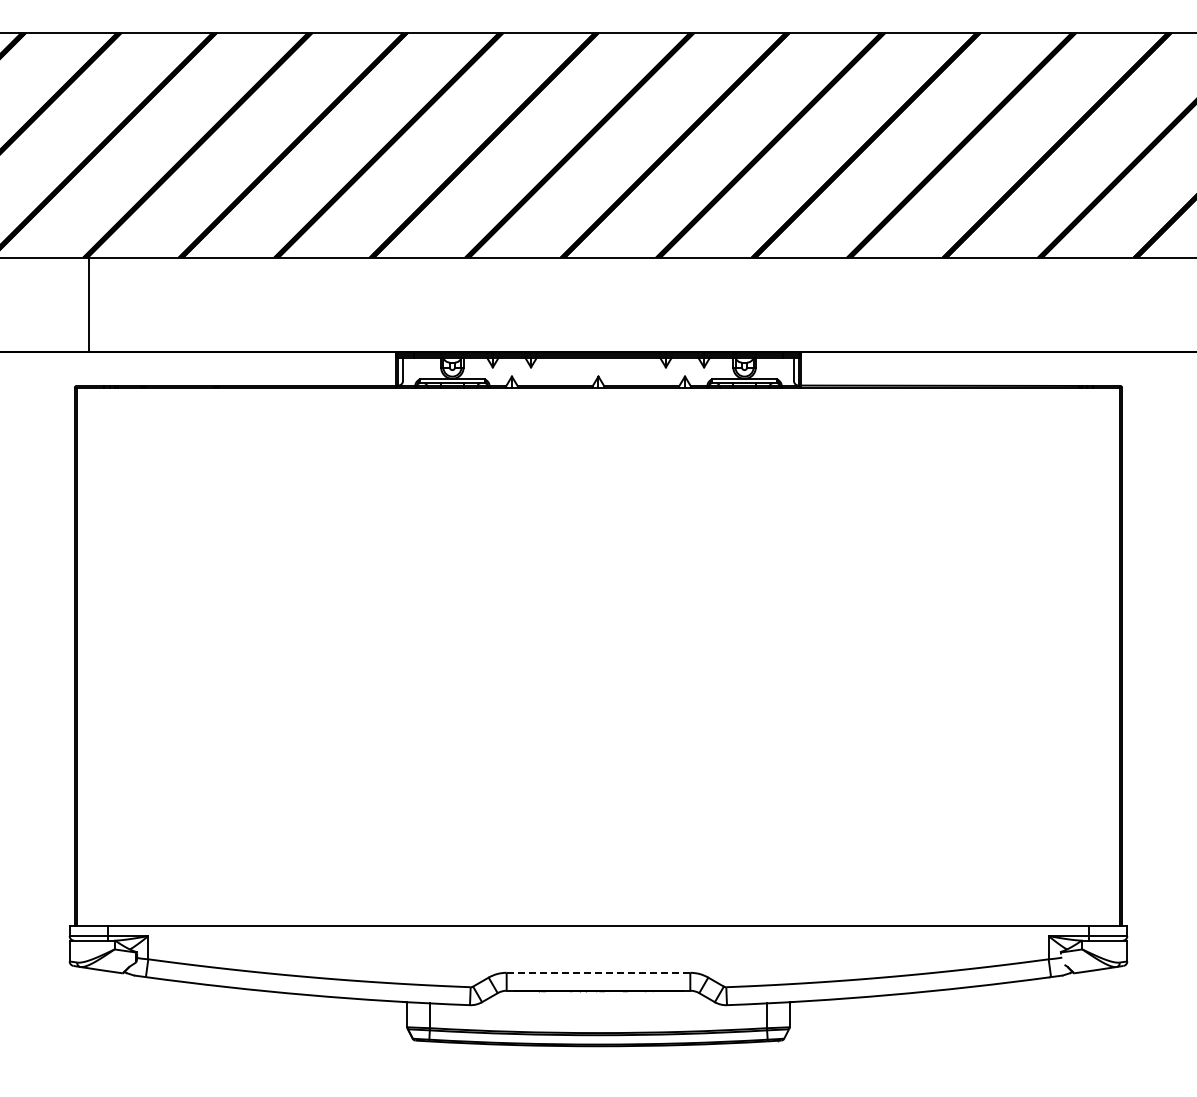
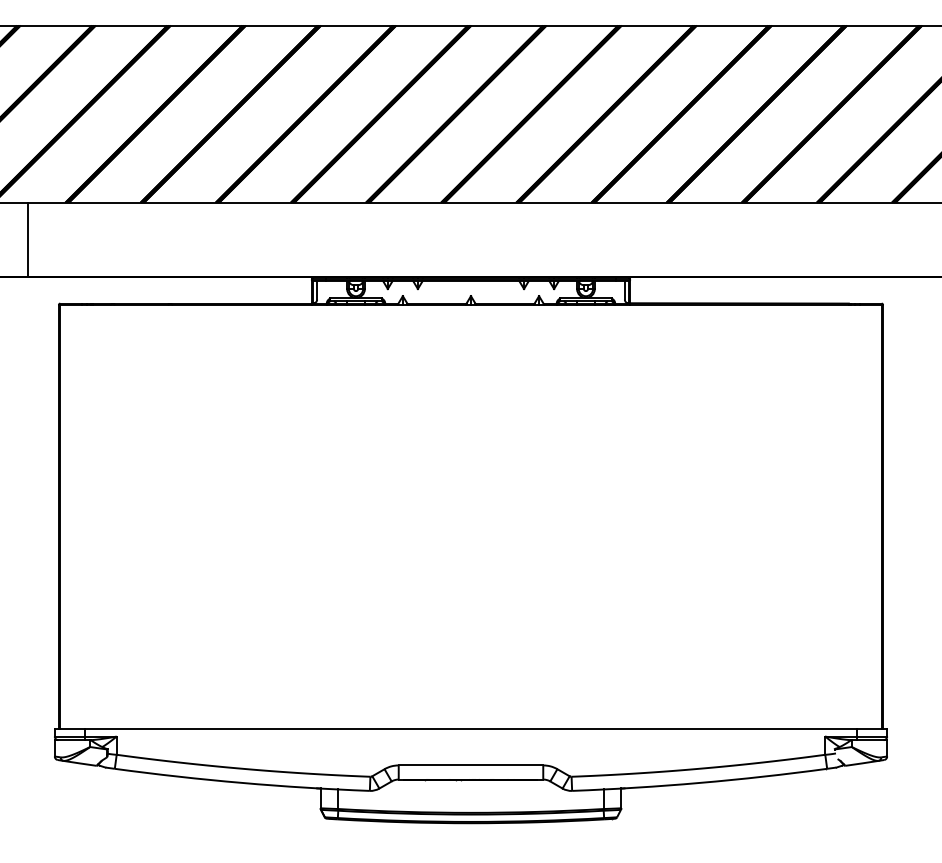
line: (88, 304) -> (27, 239), moved
line: (598, 972) -> (471, 765), dashed -> solid

